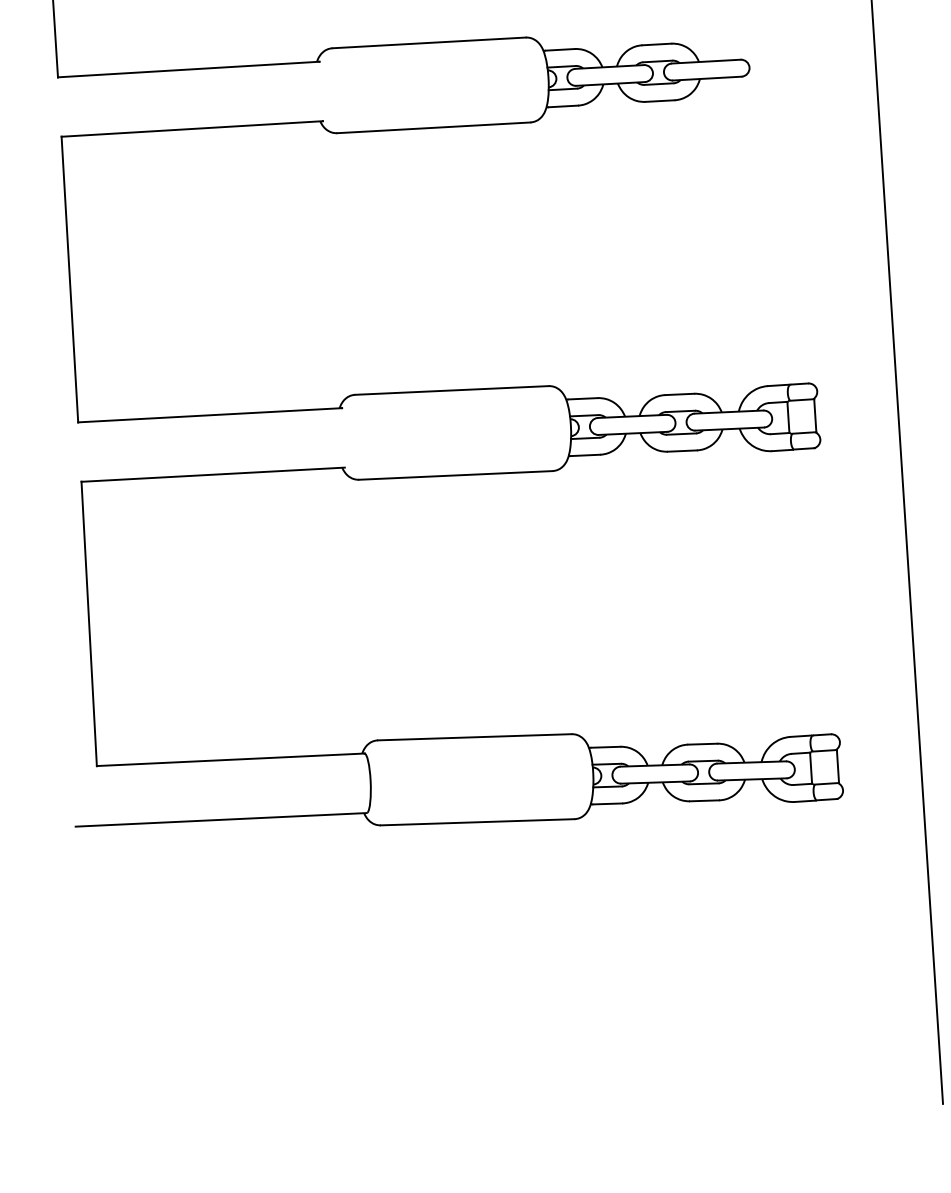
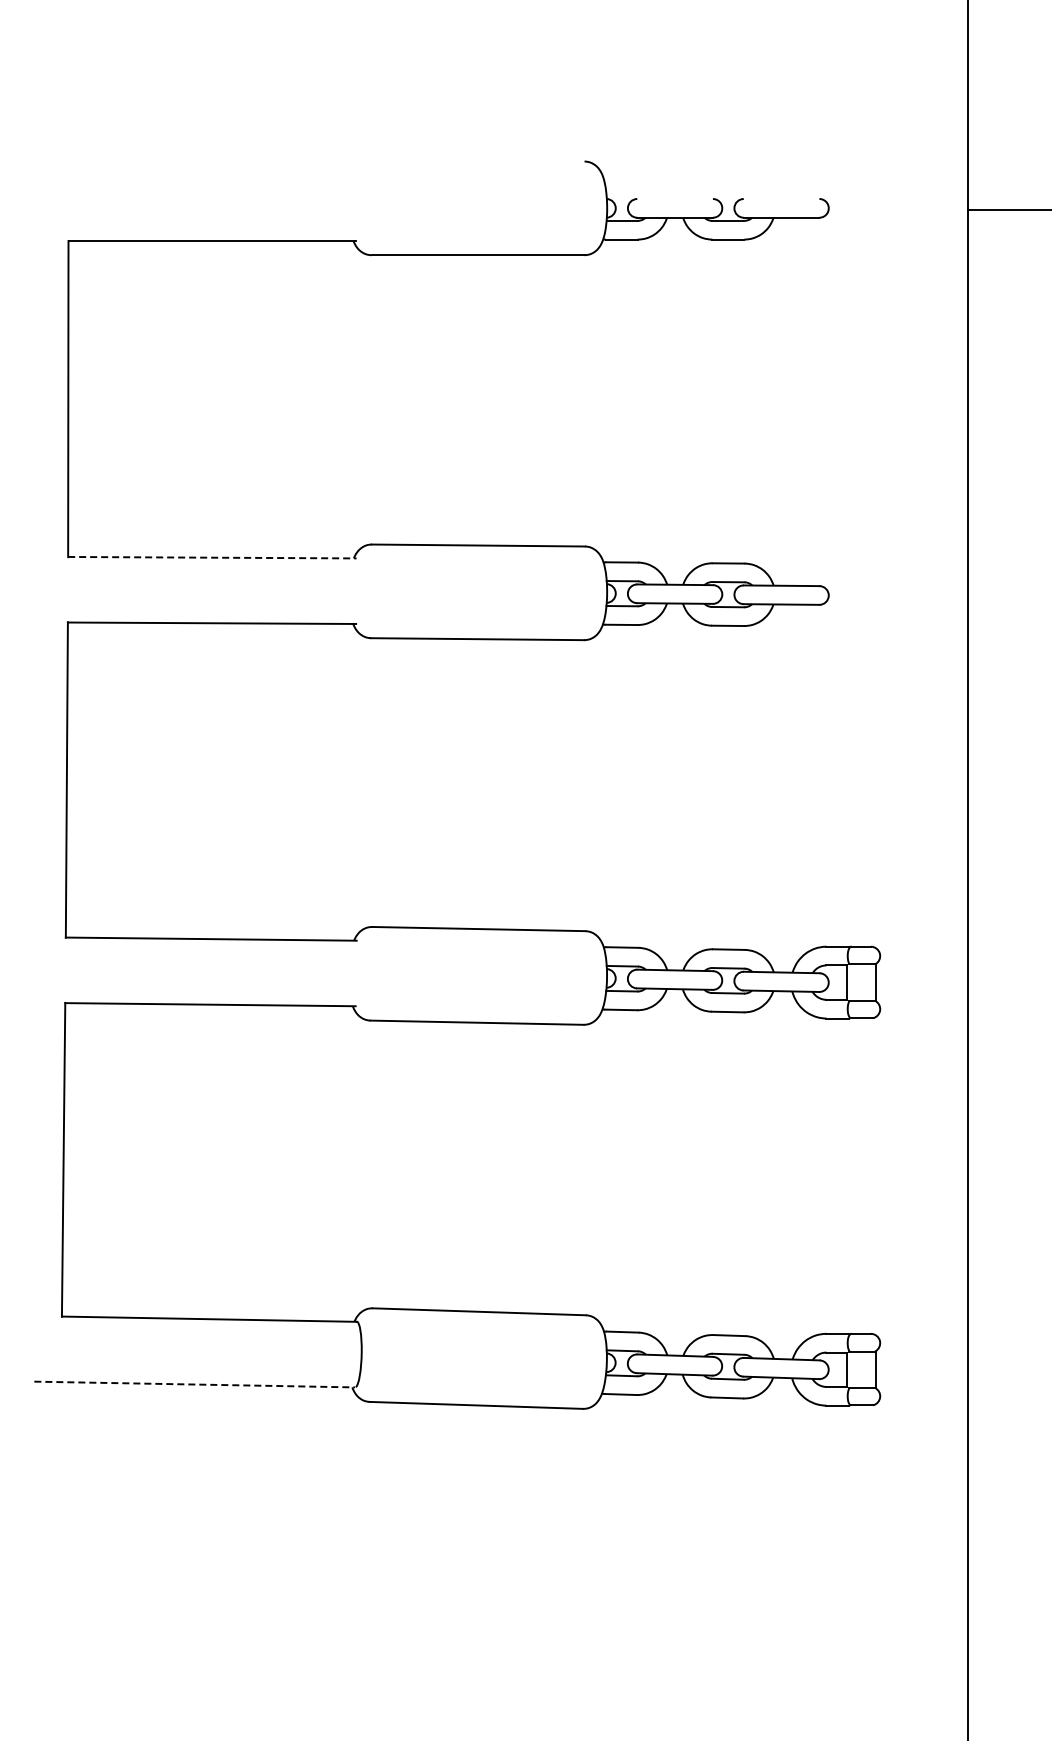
line: (188, 69) -> (212, 557), solid -> dashed
line: (221, 819) -> (195, 1384), solid -> dashed

